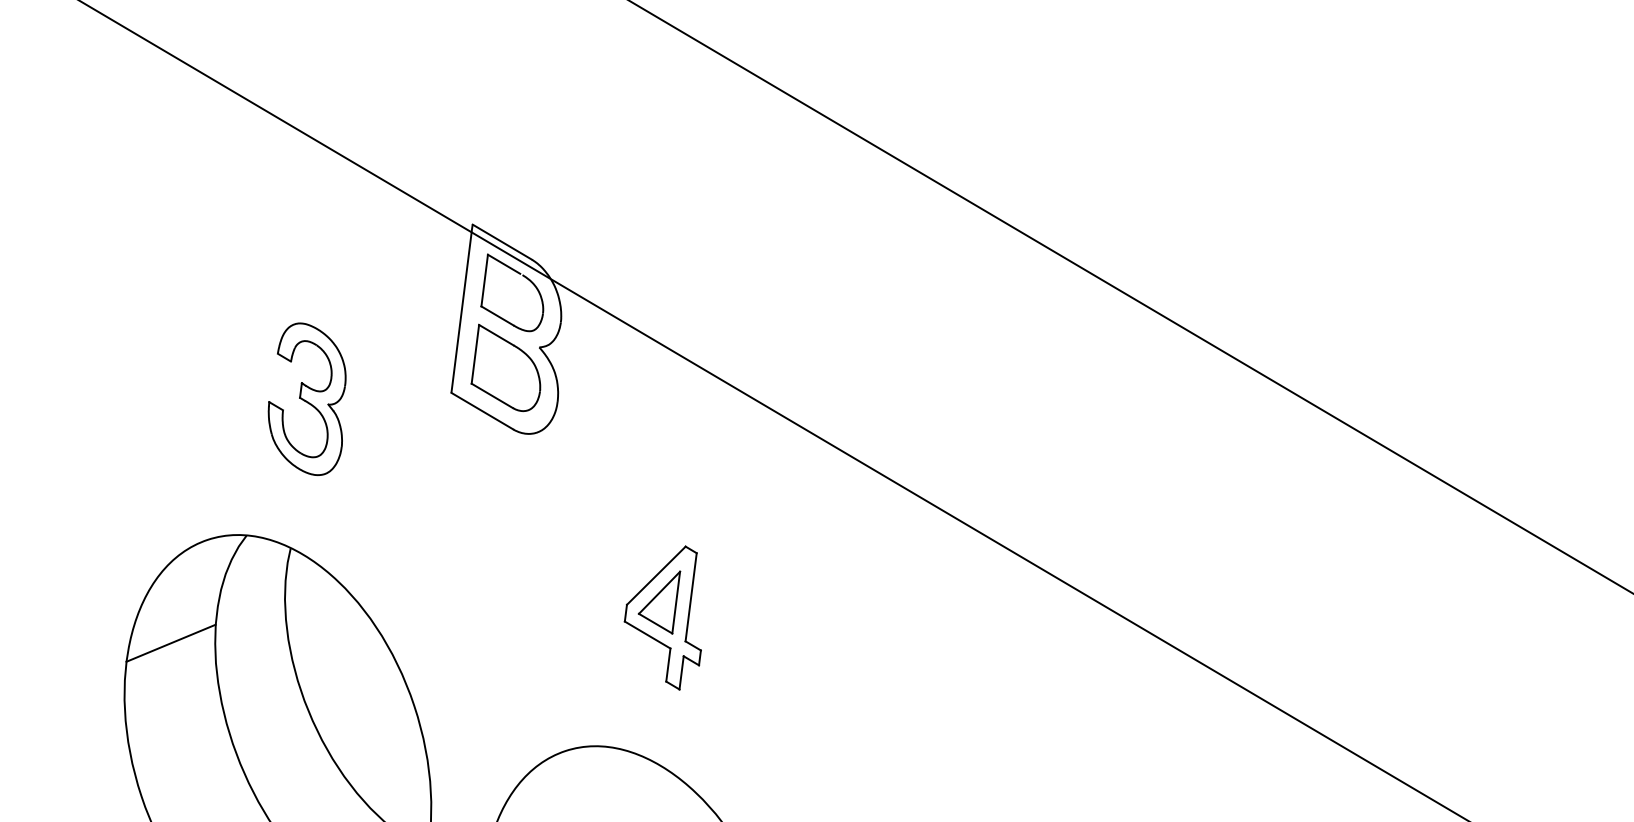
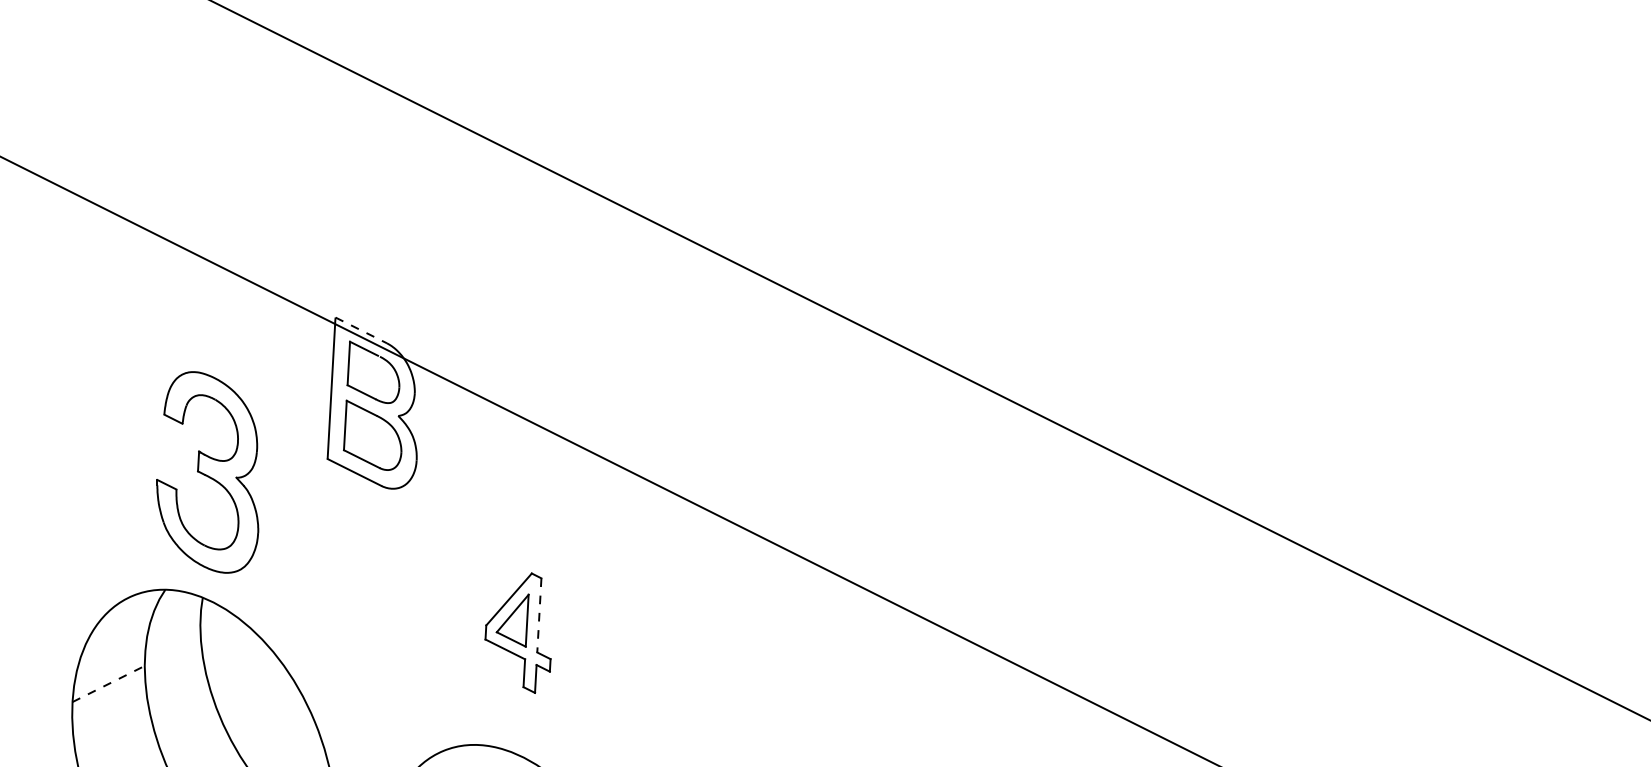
line: (502, 242) -> (361, 330), solid -> dashed
part: (306, 398) -> (207, 472), size x1.6
line: (691, 597) -> (539, 615), solid -> dashed
line: (172, 642) -> (109, 683), solid -> dashed

